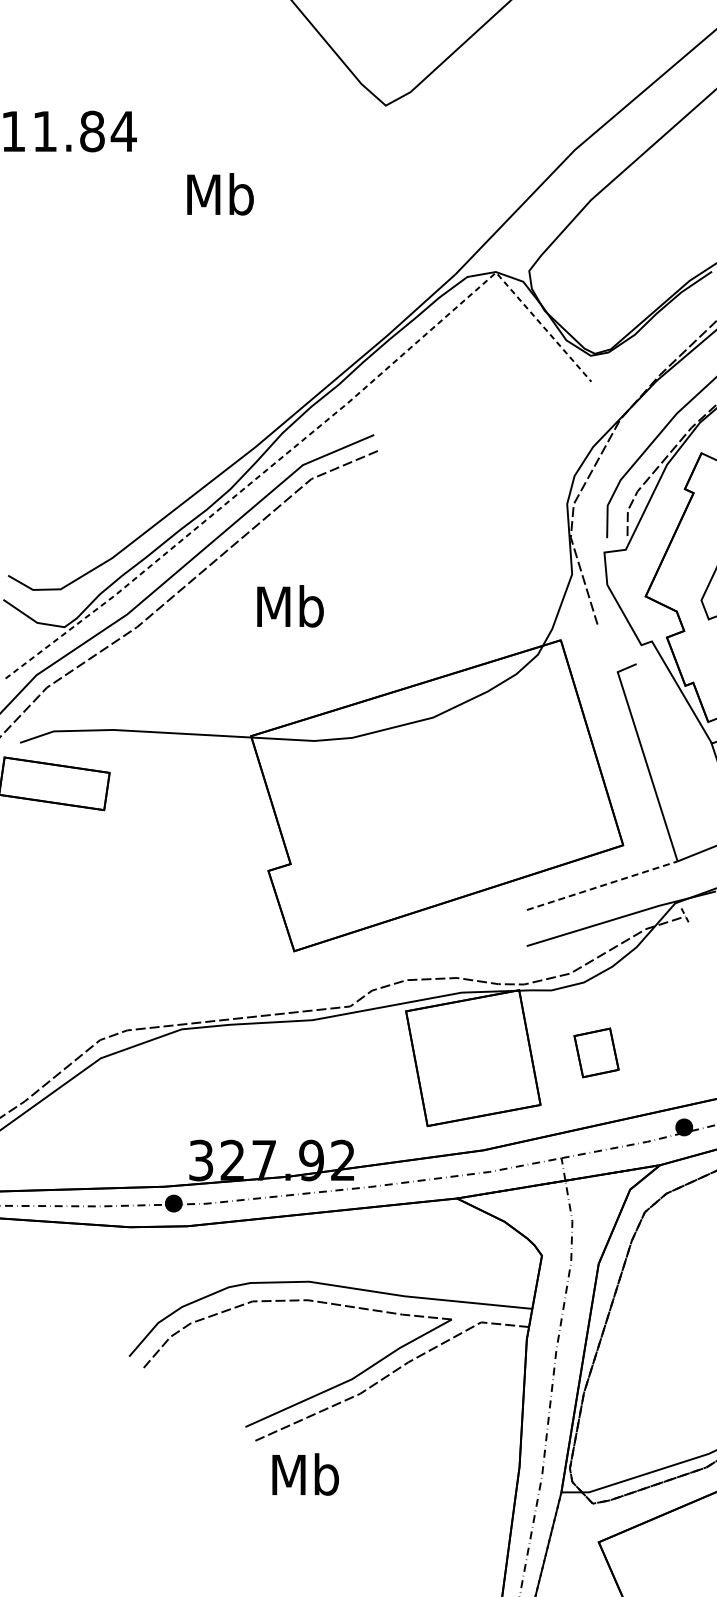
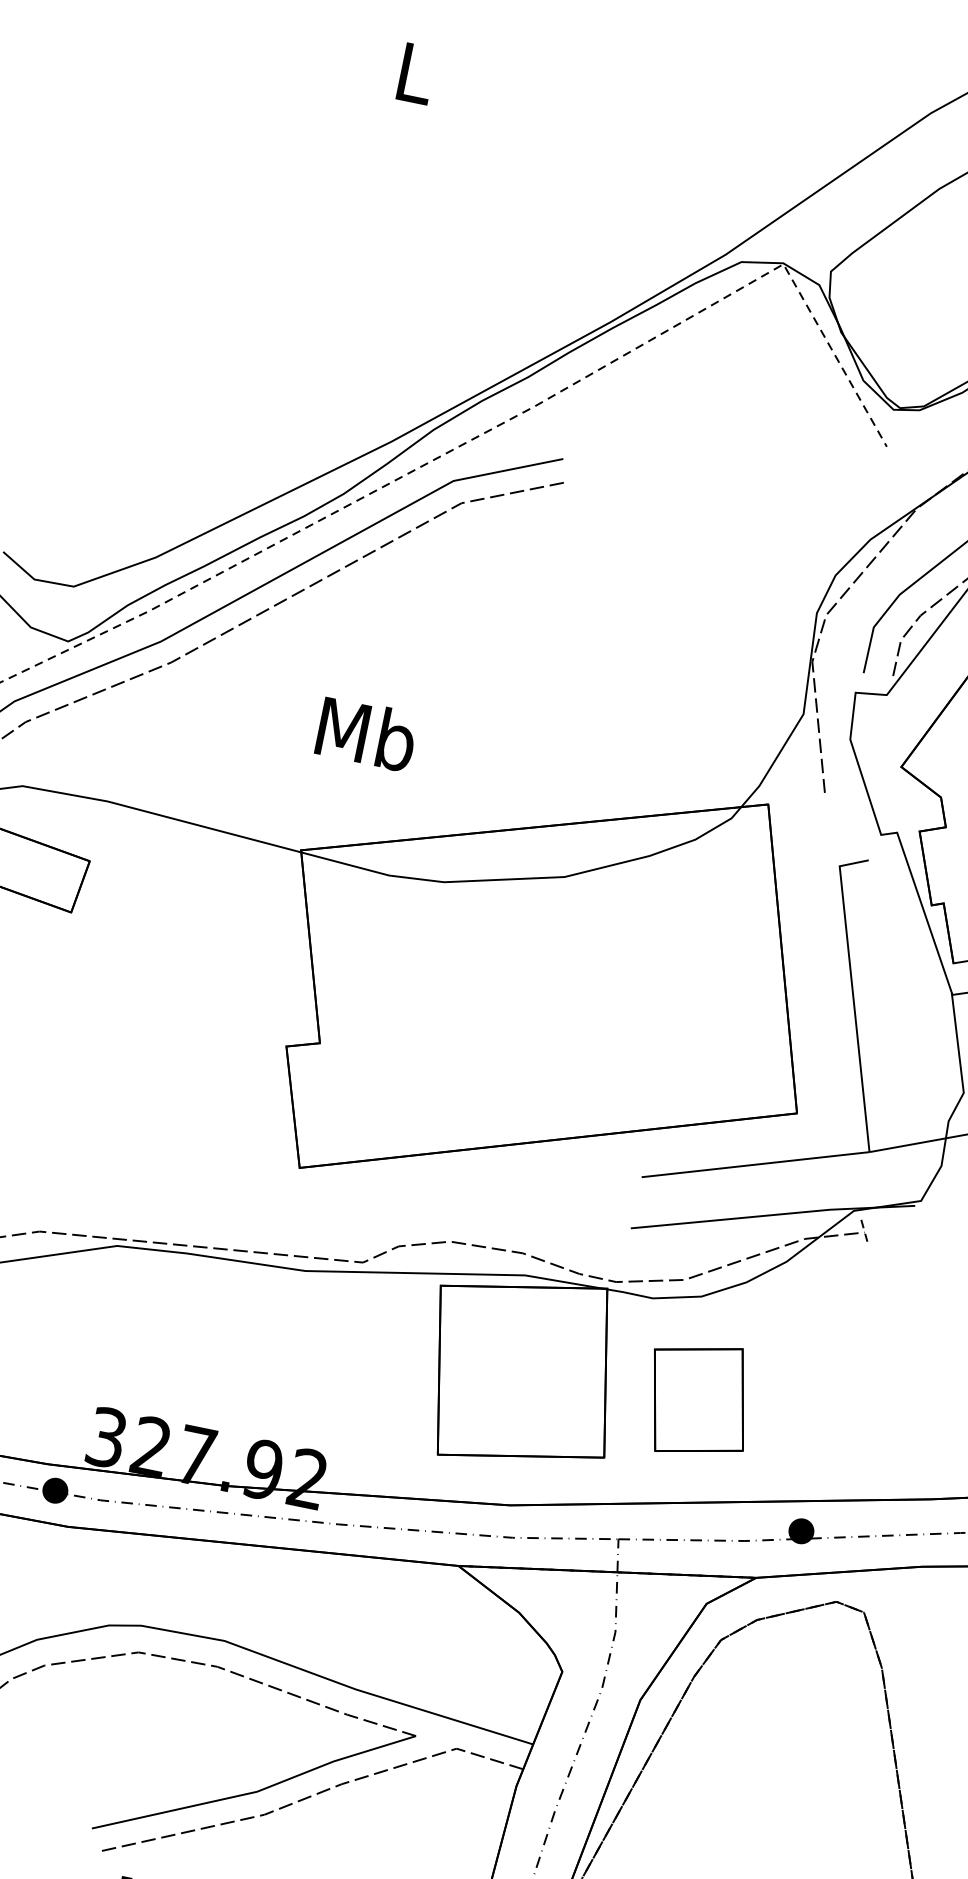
text: (220, 194) -> (415, 73), Mb -> L
text: (290, 606) -> (366, 734), moved
line: (602, 885) -> (755, 1164), dashed -> solid
part: (596, 1052) -> (698, 1399), size x1.67

